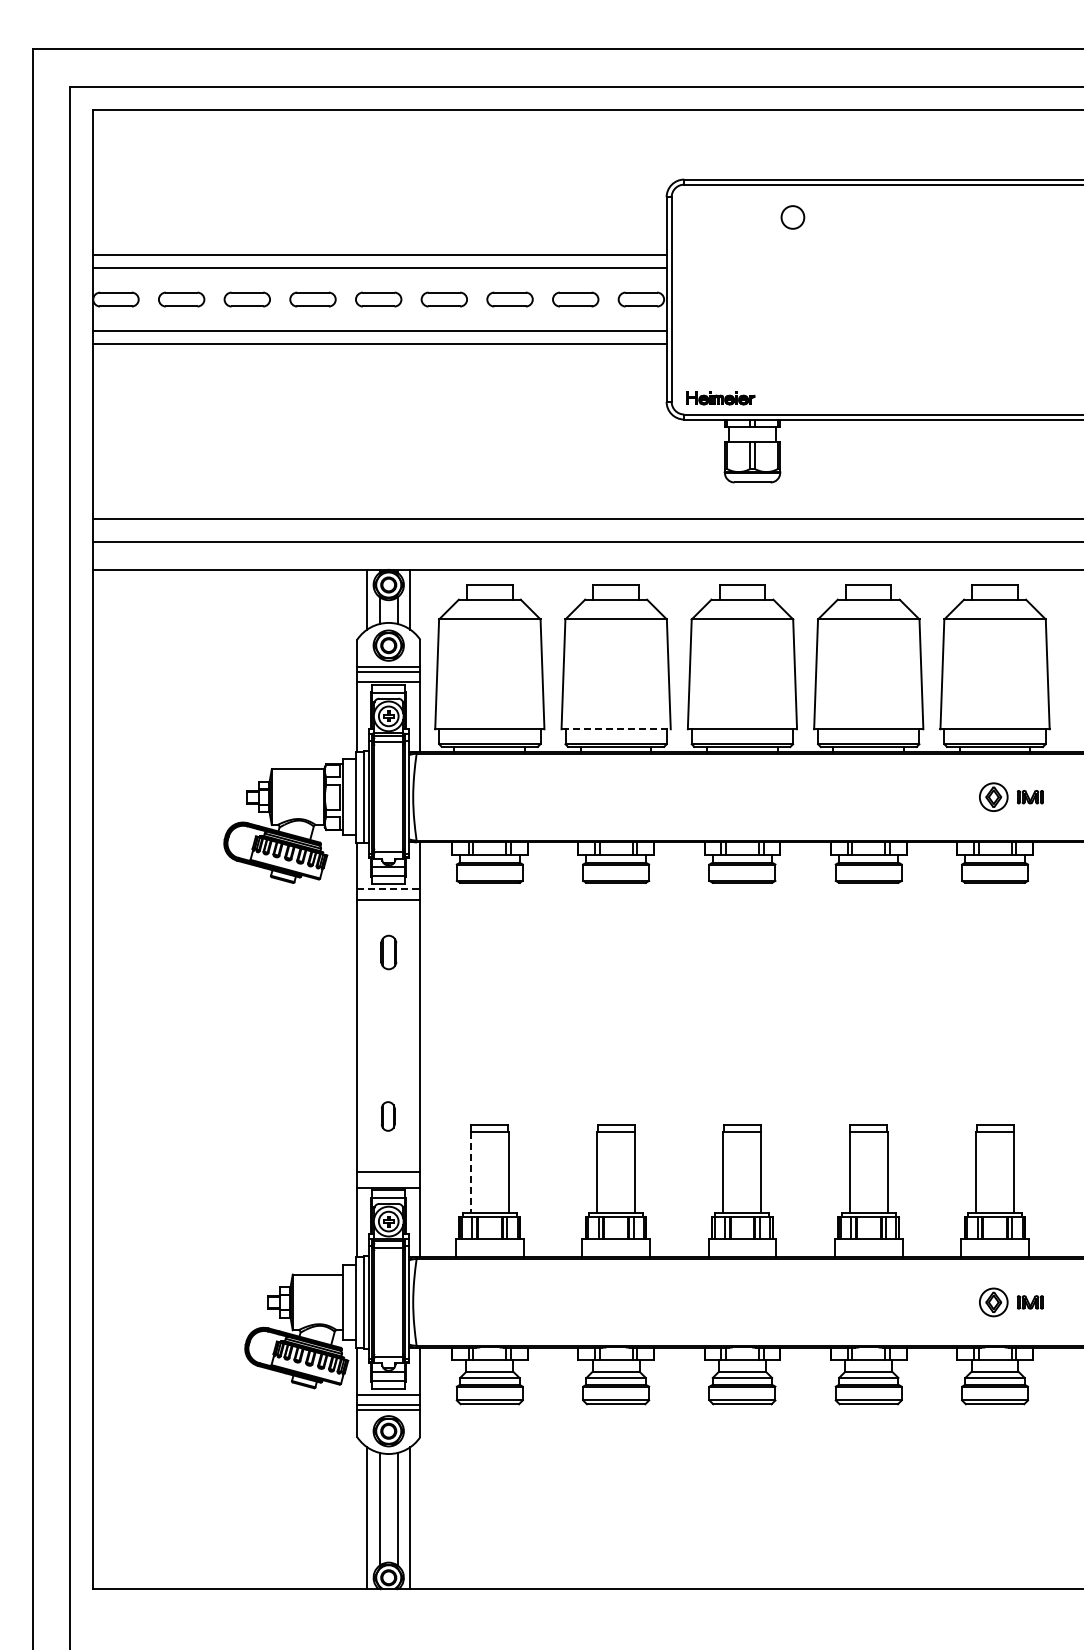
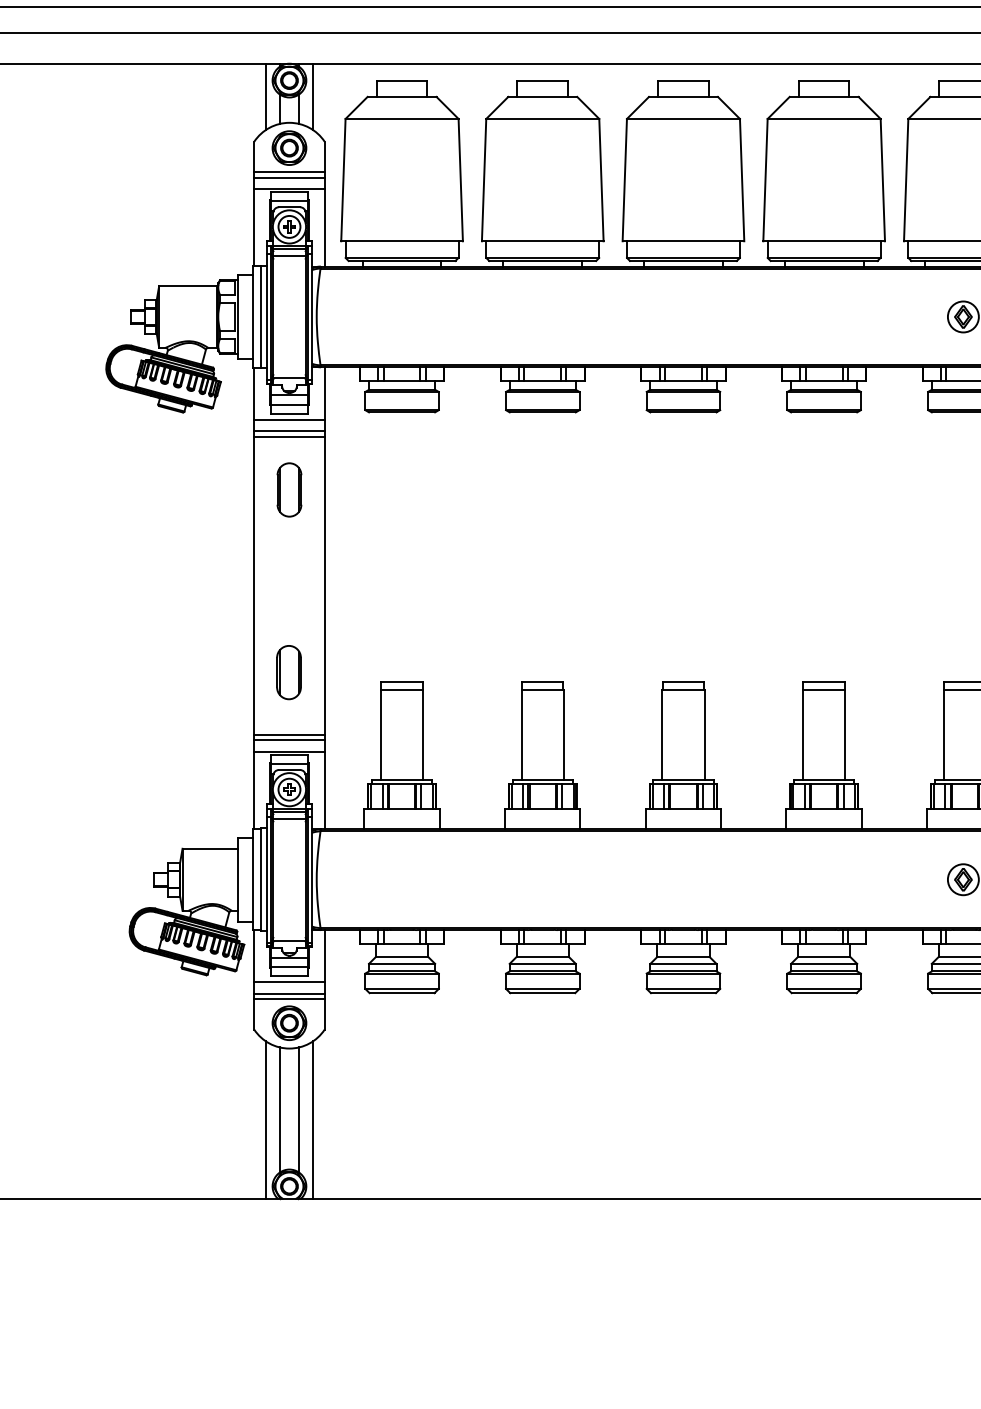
line: (616, 729) -> (543, 241), dashed -> solid
line: (388, 889) -> (289, 419), dashed -> solid
line: (388, 904) -> (289, 436), added
part: (388, 952) -> (289, 489), size x1.43
part: (387, 1116) -> (288, 672), size x1.67
line: (470, 1173) -> (380, 736), dashed -> solid
line: (388, 1177) -> (289, 740), added

